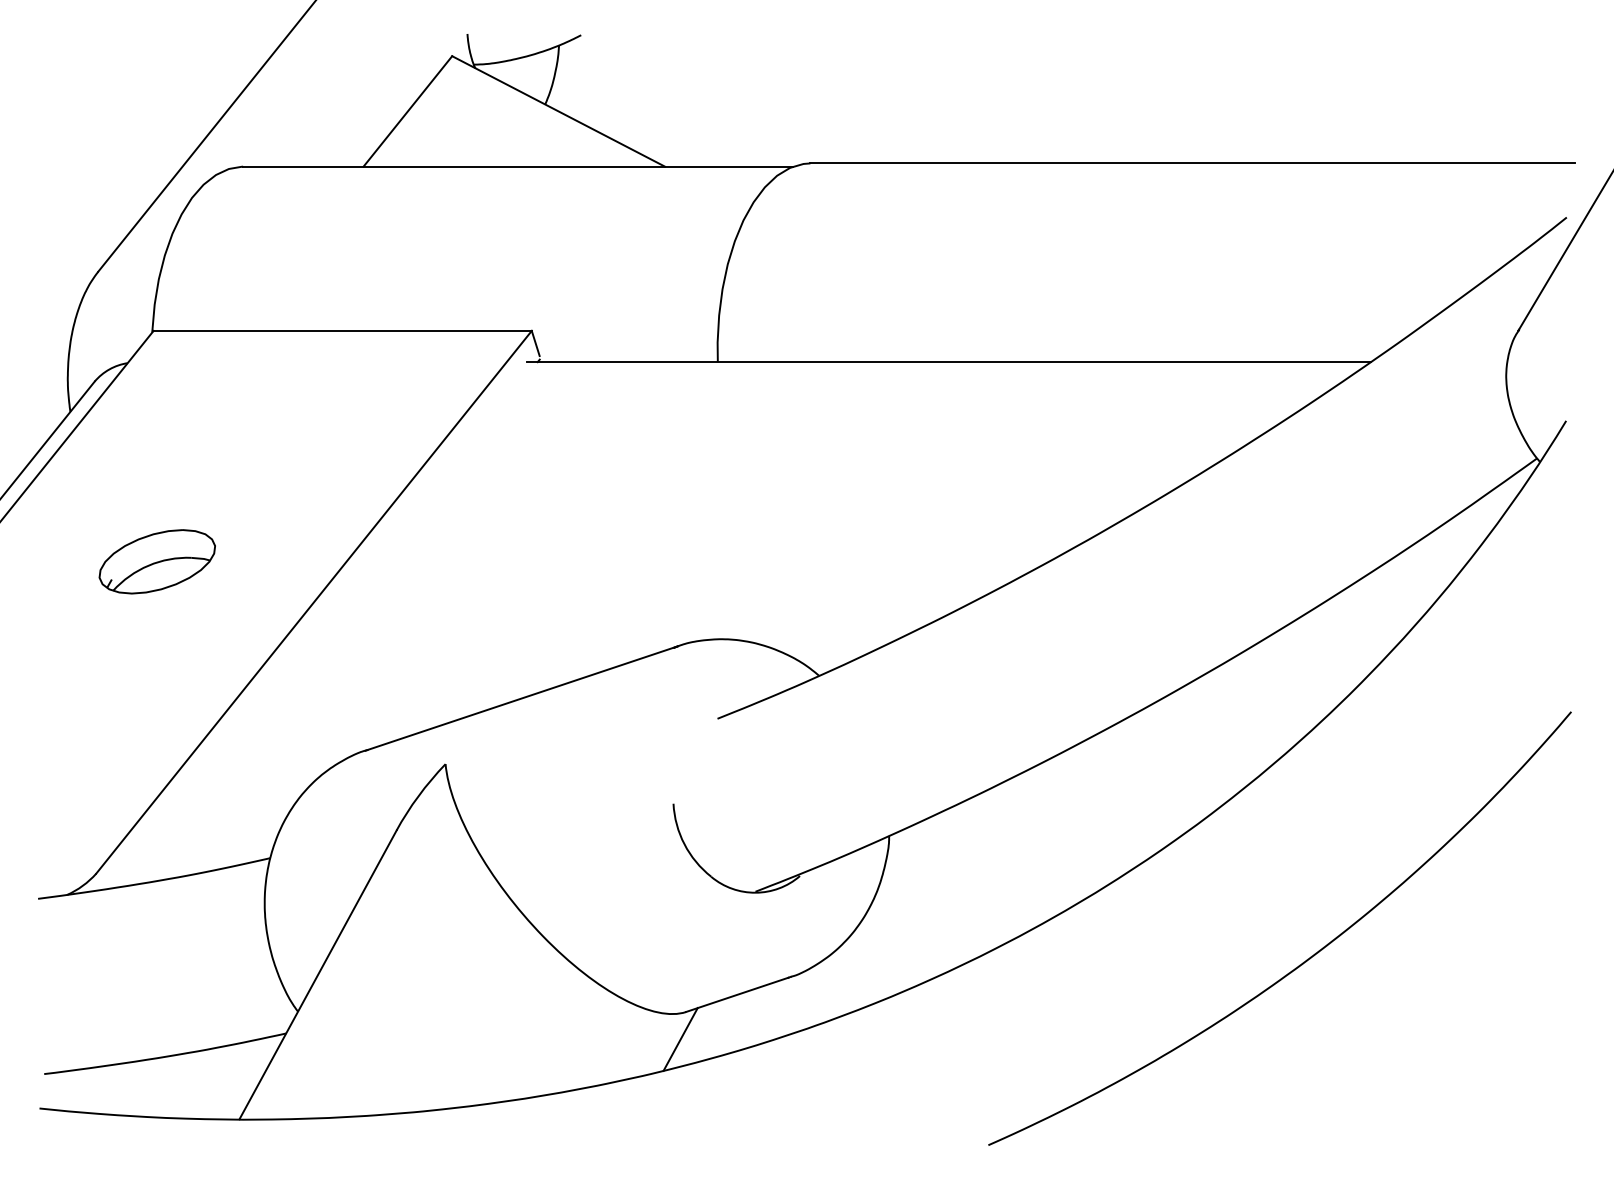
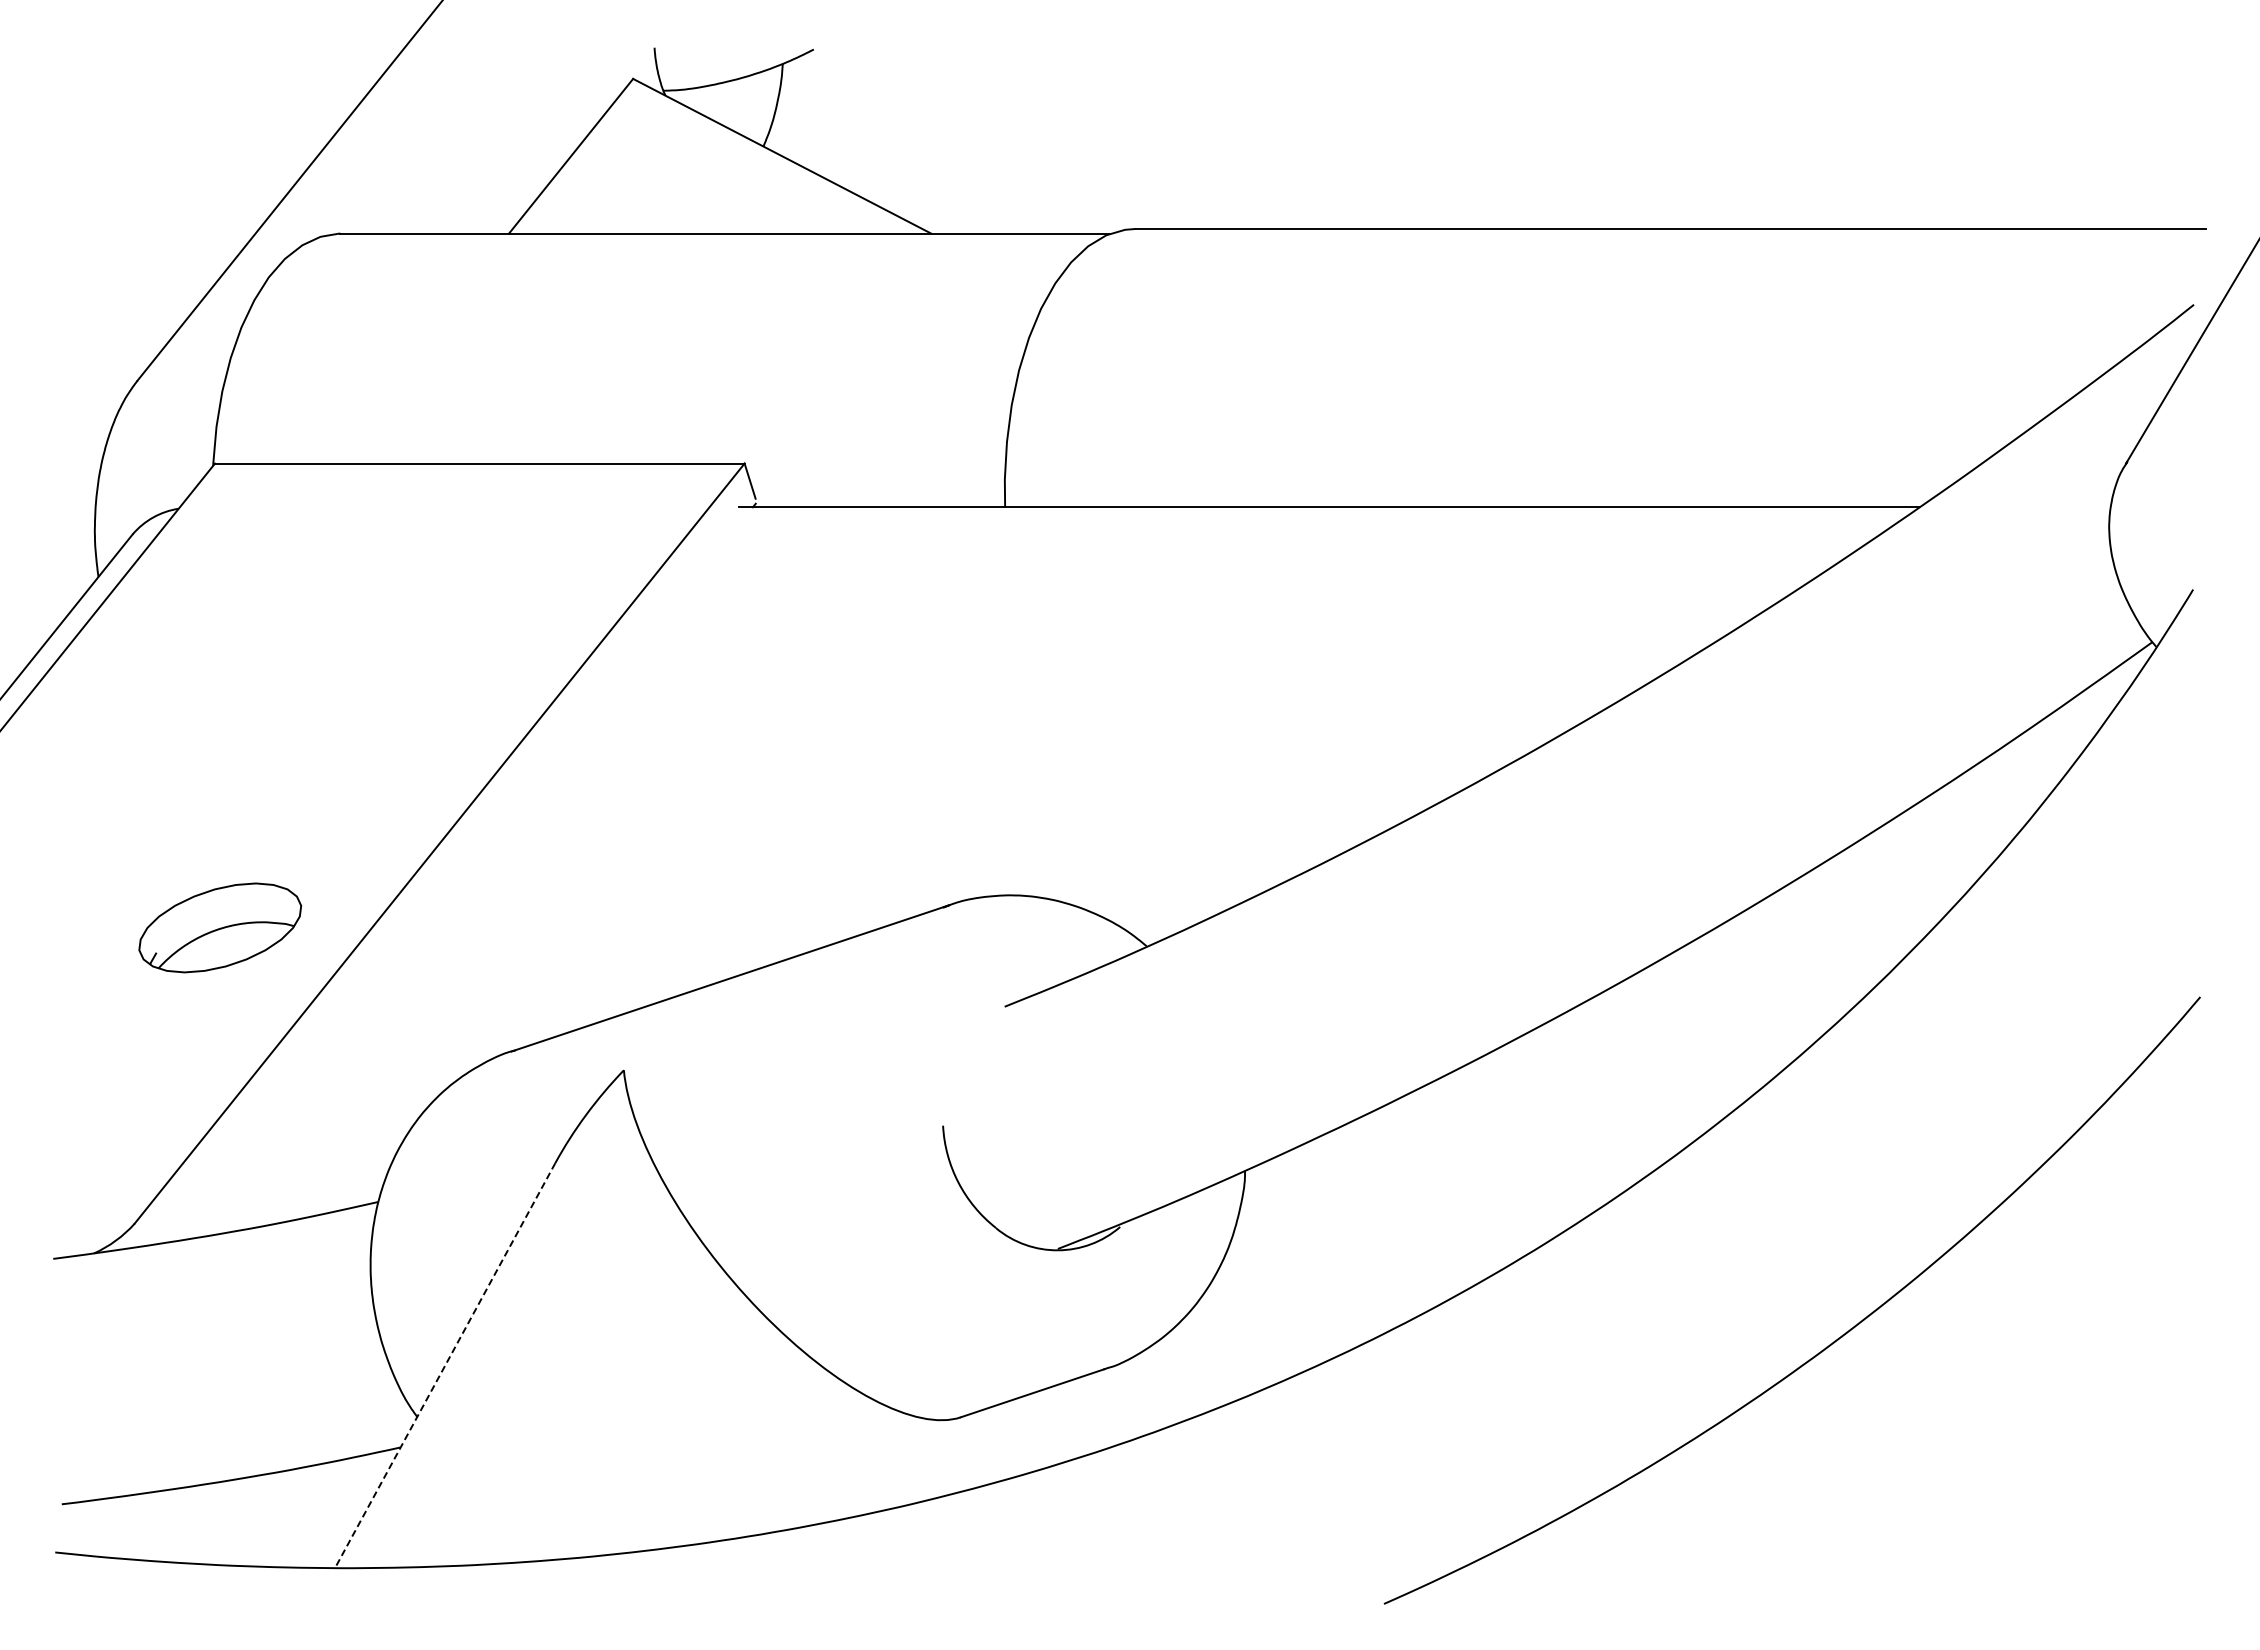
part: (157, 561) -> (220, 927), moved
line: (318, 974) -> (445, 1365), solid -> dashed
line: (680, 1039) -> (953, 1455), removed

